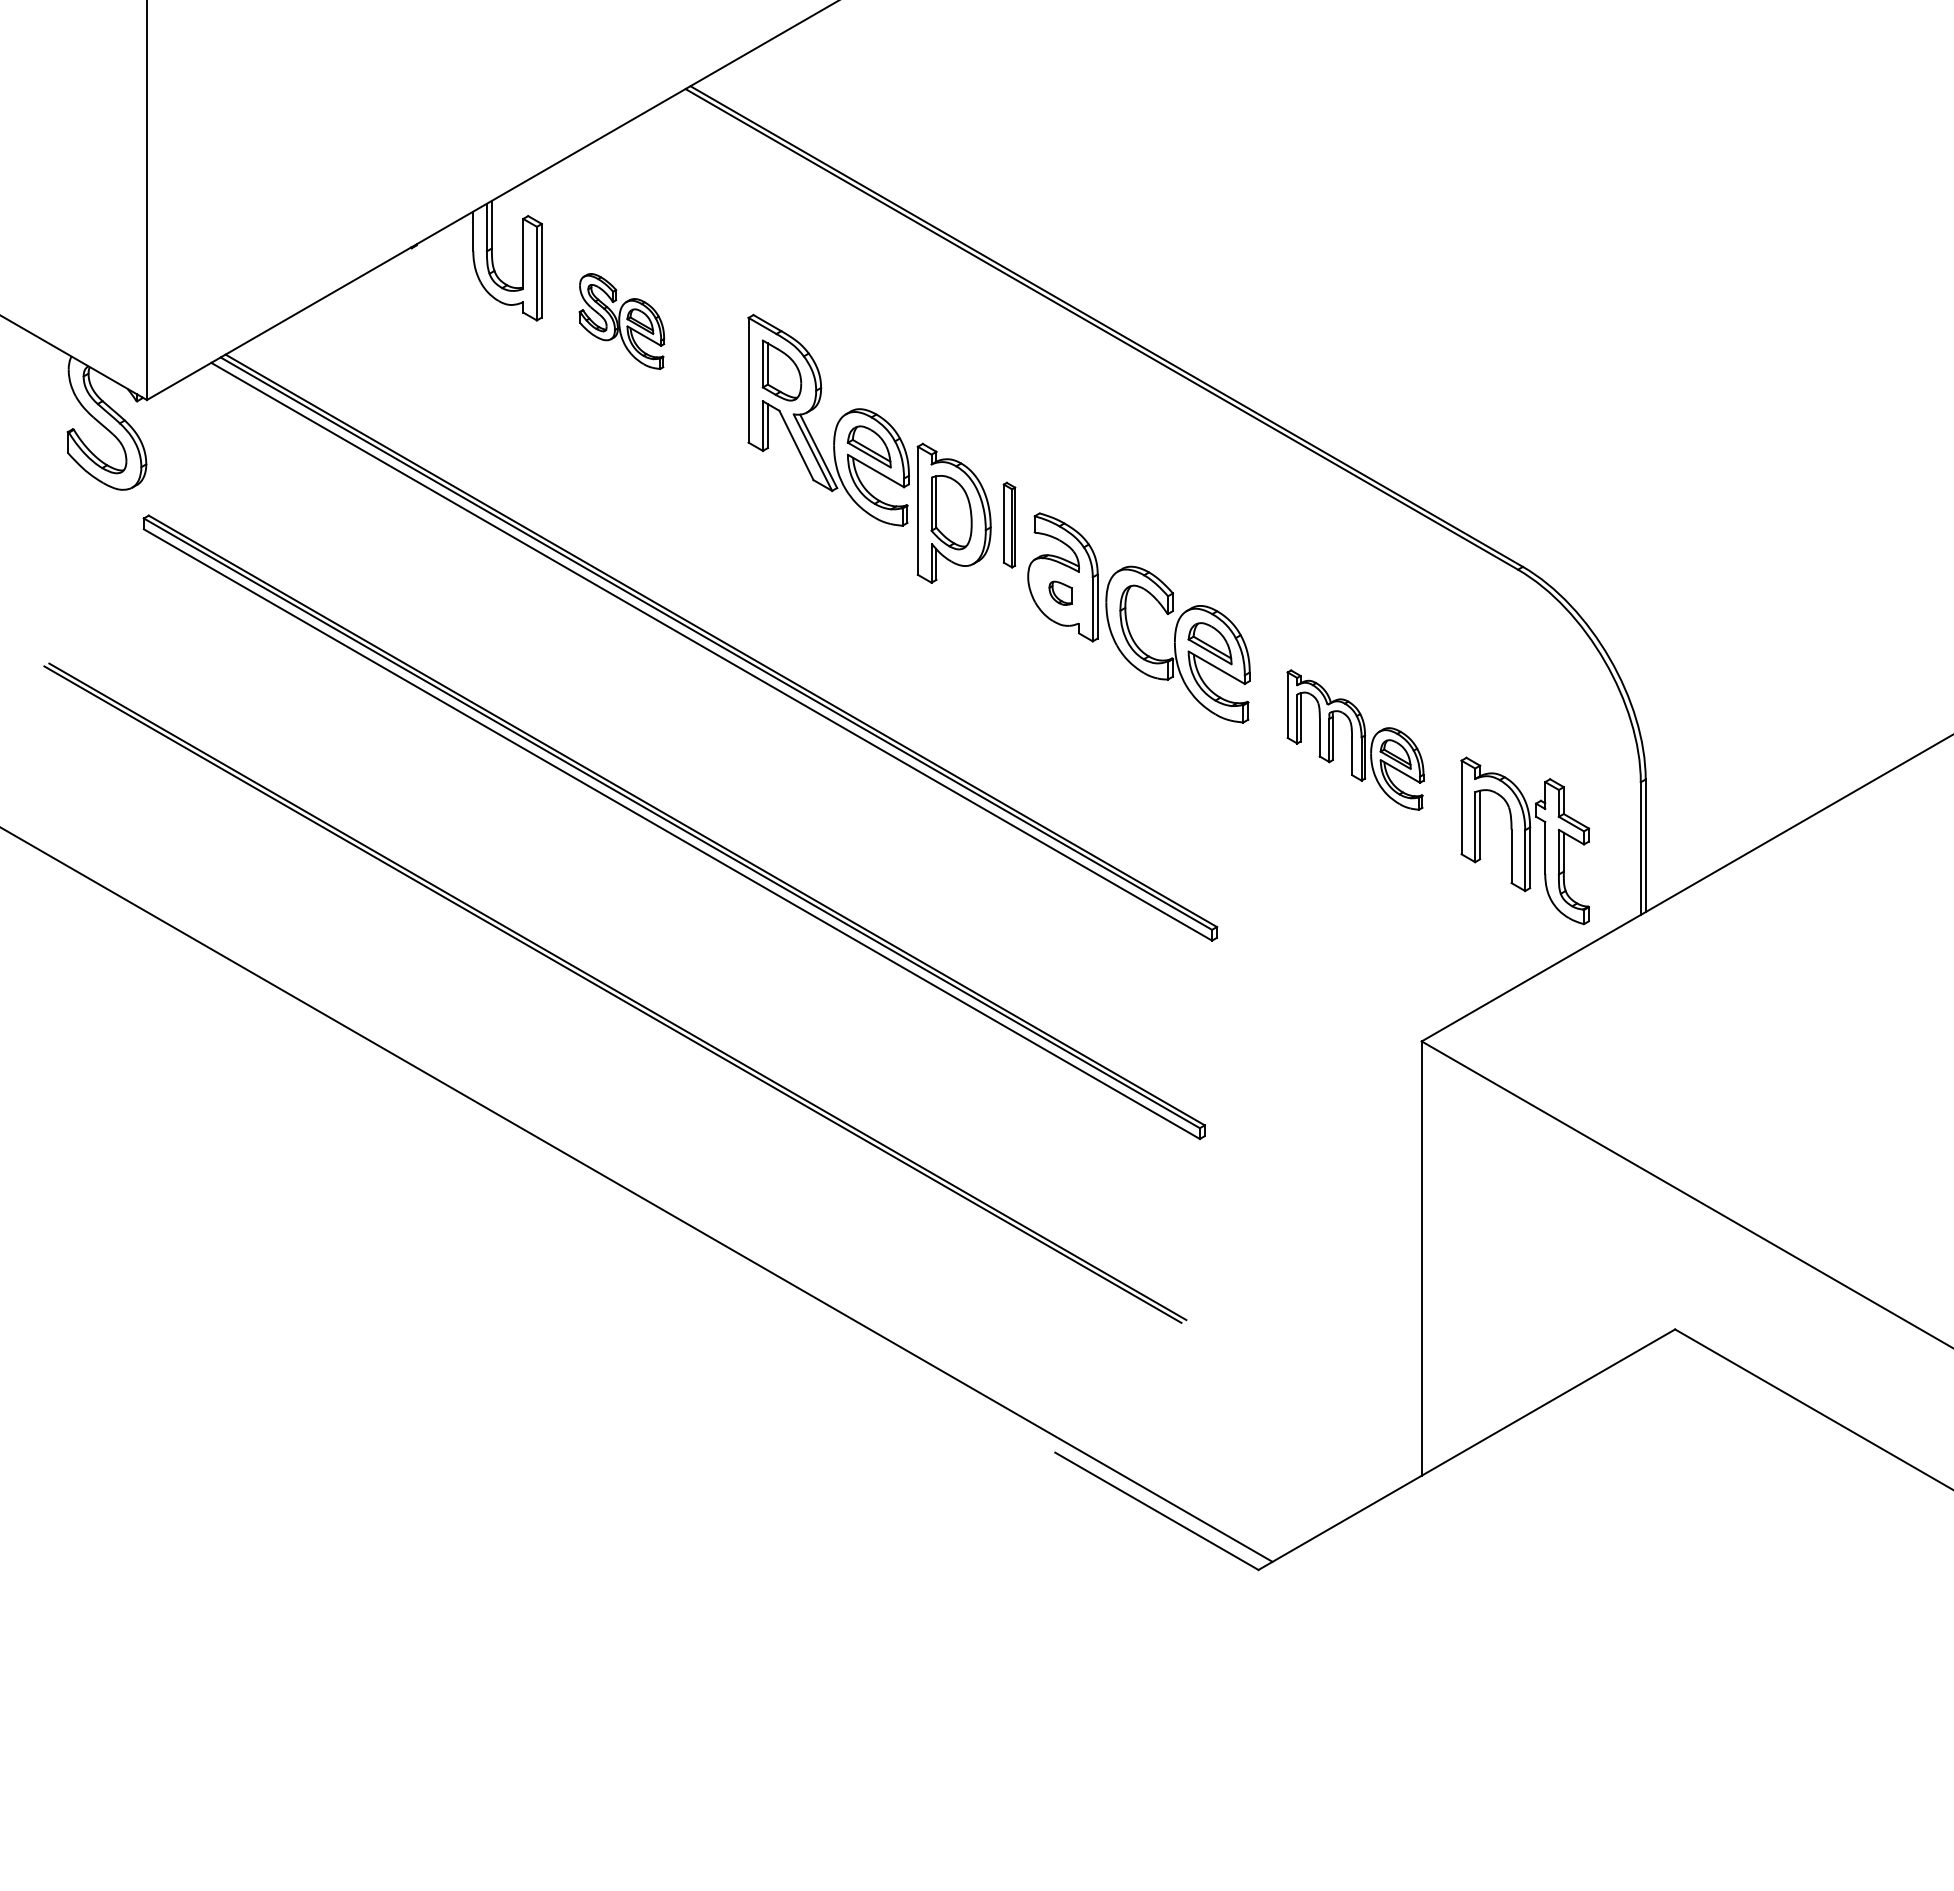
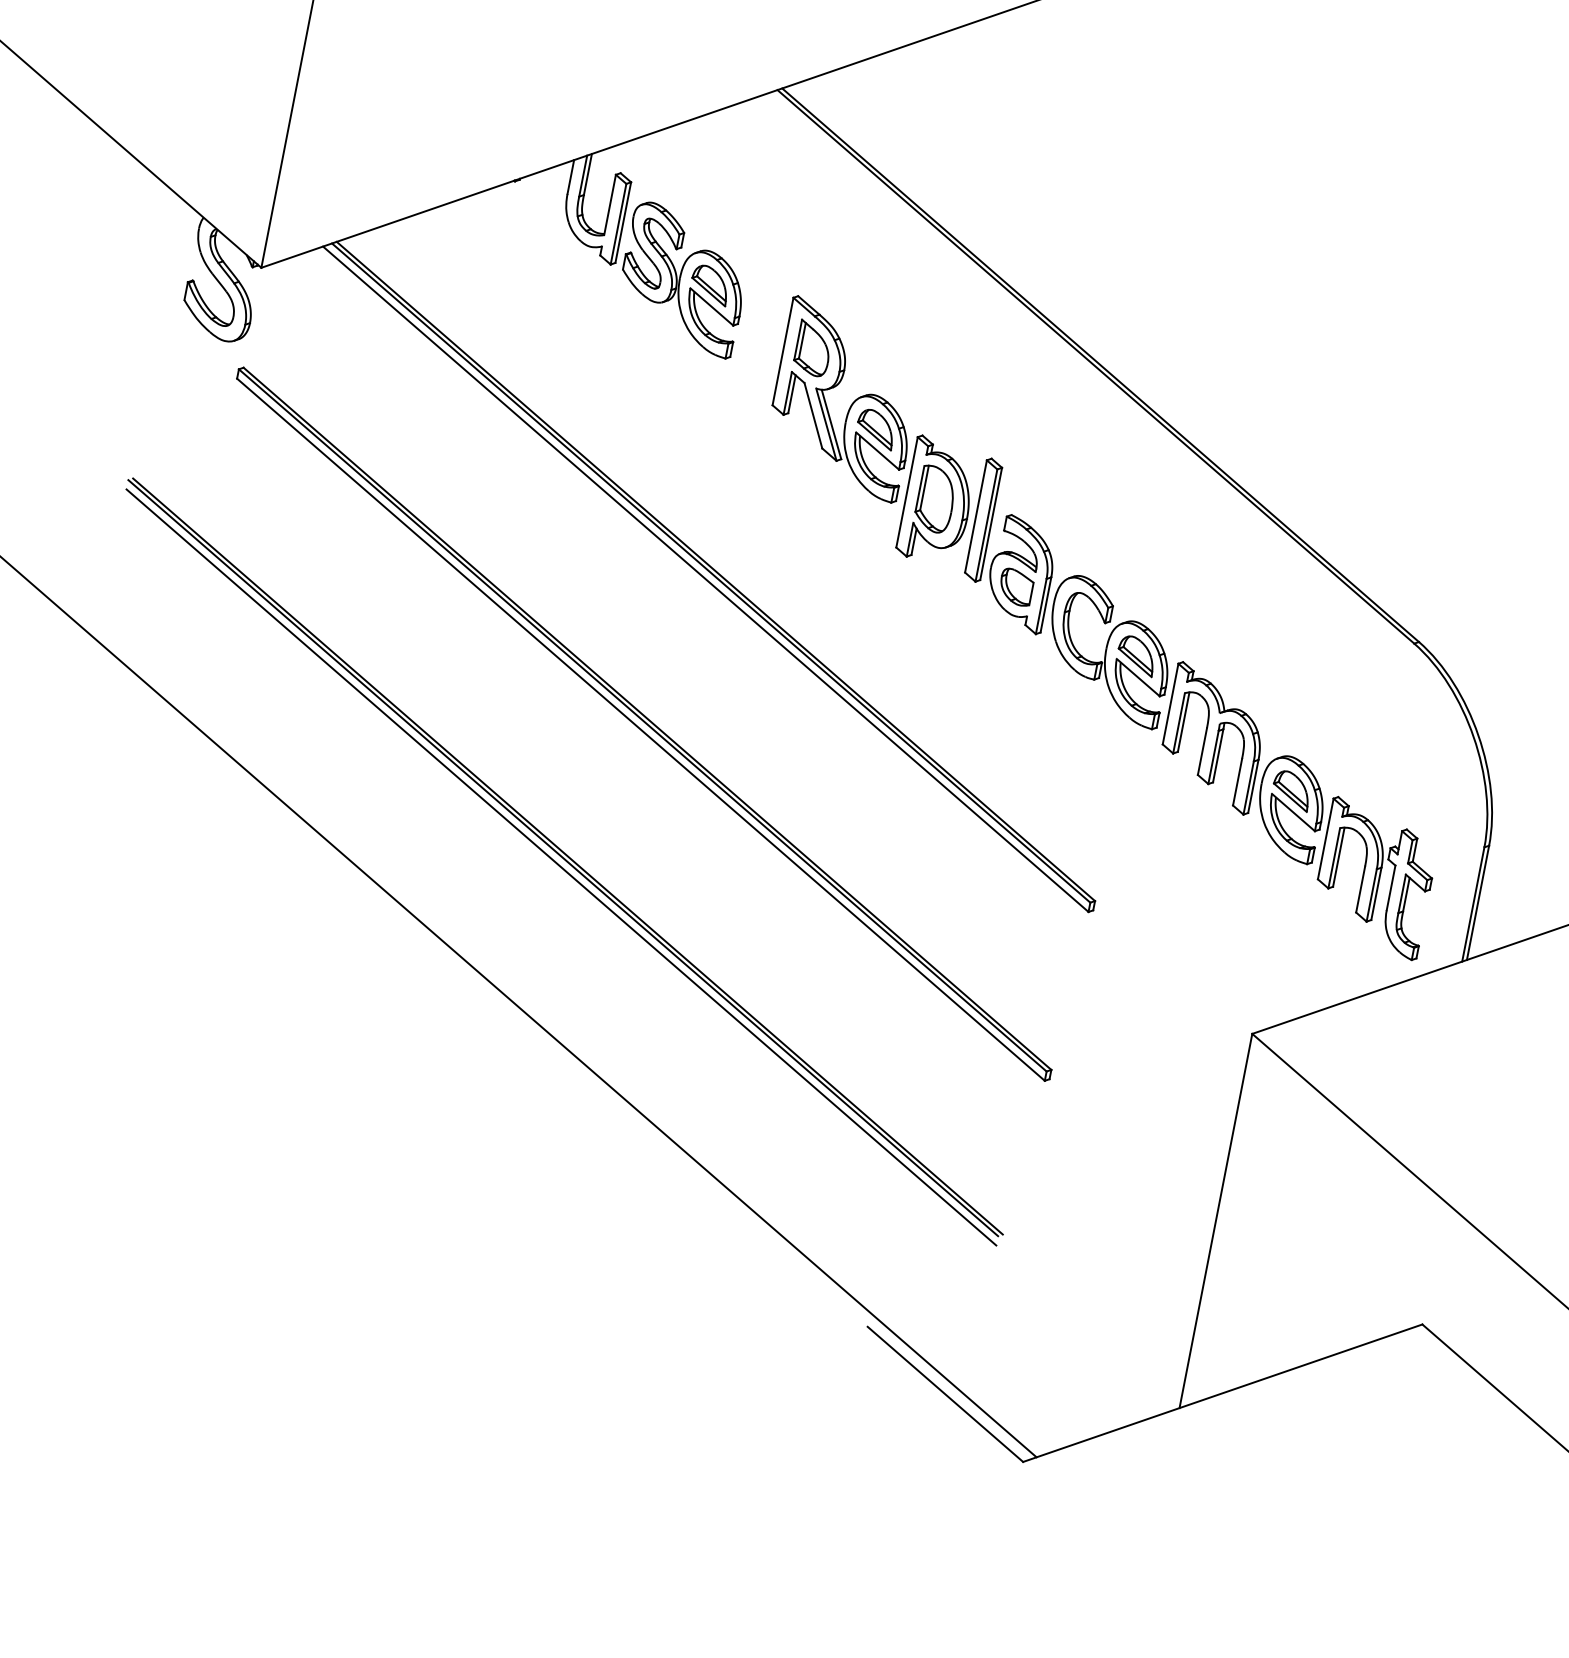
part: (621, 321) -> (683, 279), size x1.67
part: (1009, 524) -> (983, 519), size x1.67
part: (1060, 593) -> (1016, 587), size x1.67
part: (1355, 739) -> (1245, 762), size x1.43
line: (612, 1005) -> (561, 867), added

